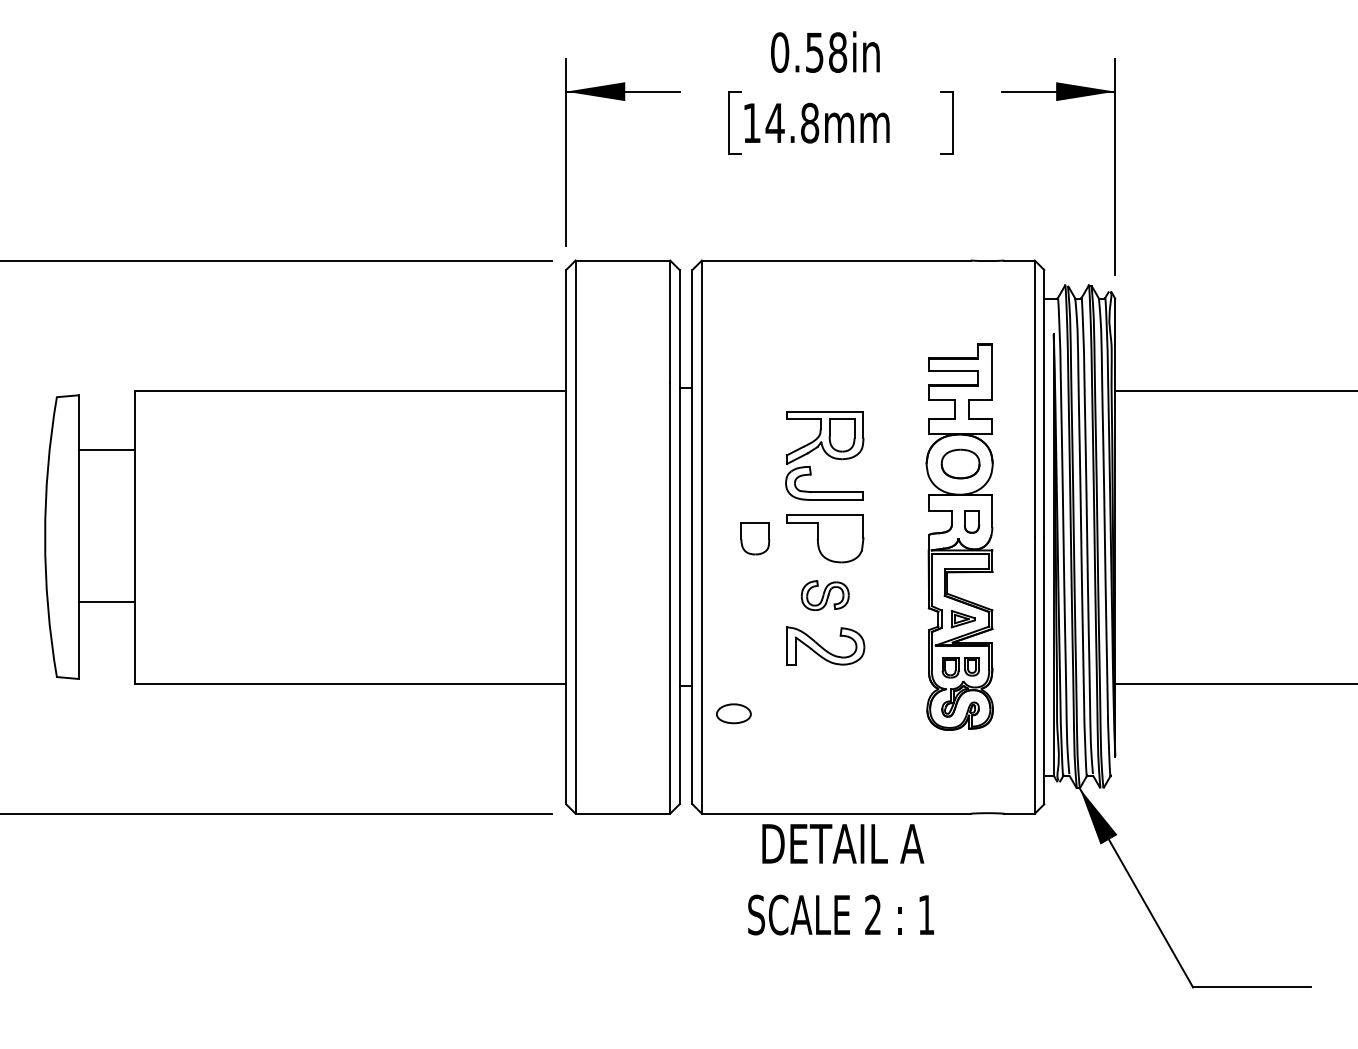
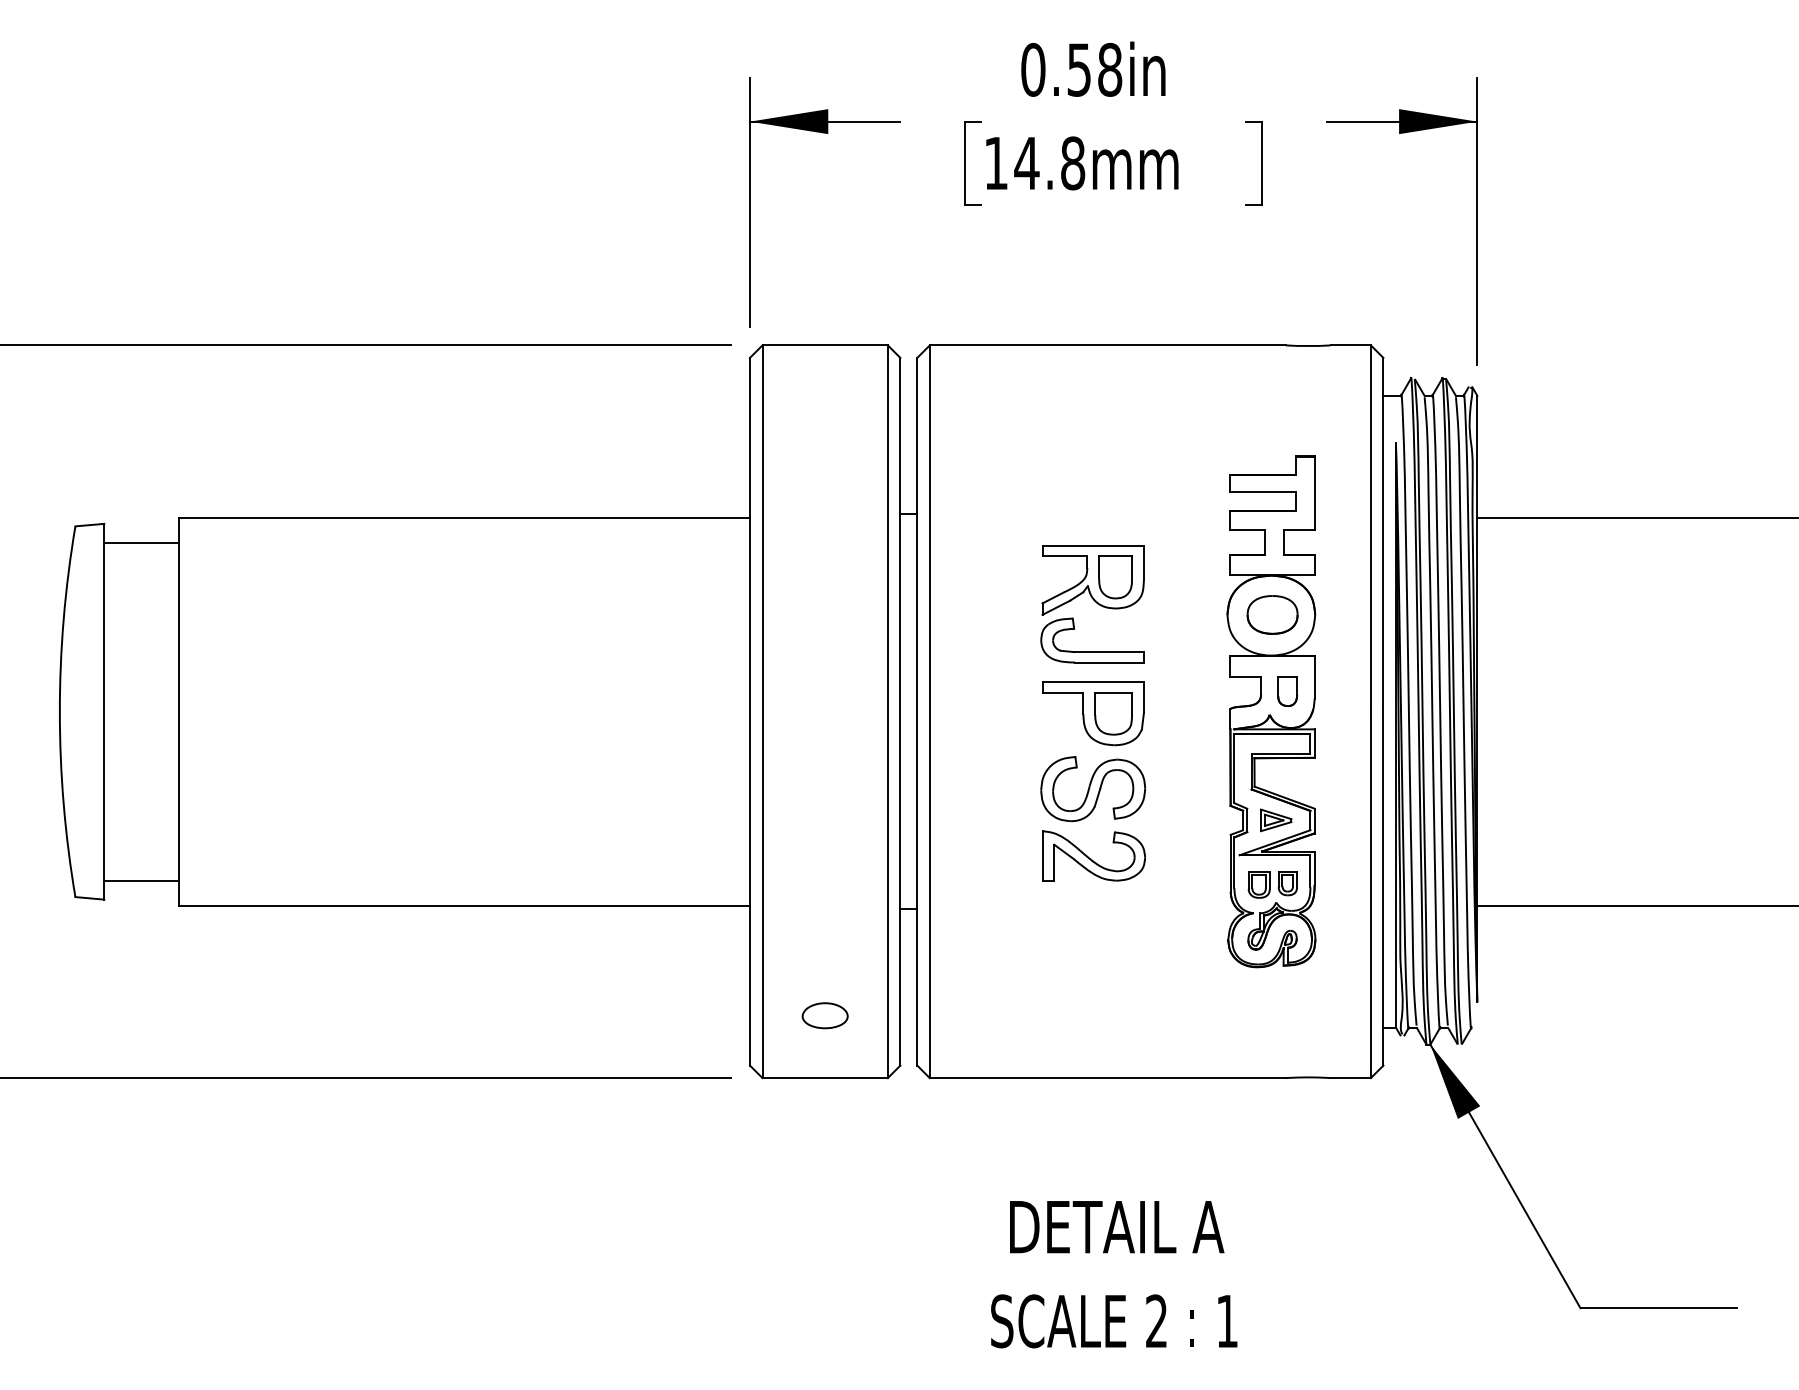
line: (106, 449) -> (141, 542), moved
part: (755, 538) -> (1113, 713), moved
part: (825, 595) -> (1093, 789), size x1.67
line: (106, 601) -> (141, 880), moved
part: (733, 713) -> (824, 1015), moved
text: (841, 879) -> (1114, 1274), moved

